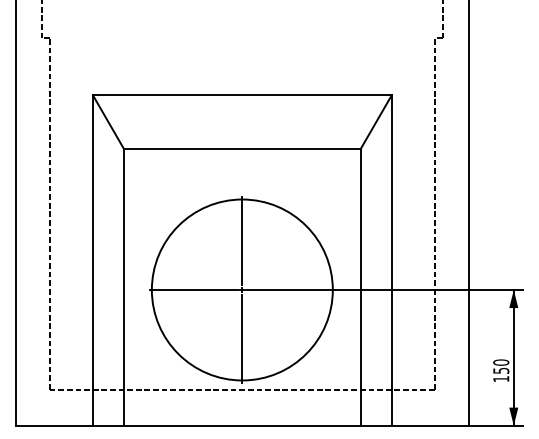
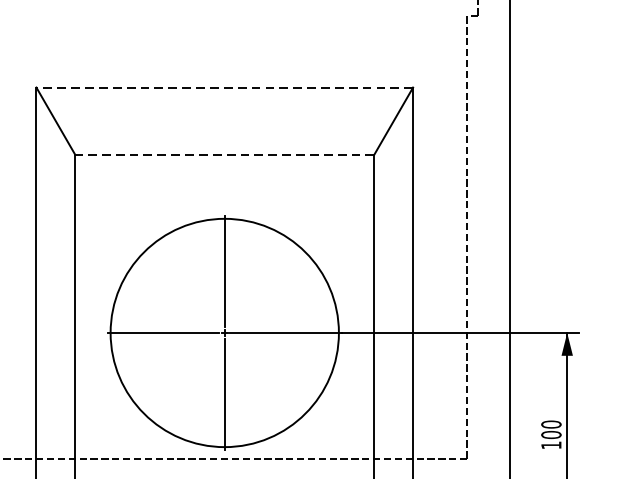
line: (241, 95) -> (223, 87), solid -> dashed
line: (242, 148) -> (224, 154), solid -> dashed
text: (501, 370) -> (551, 434), 150 -> 100

